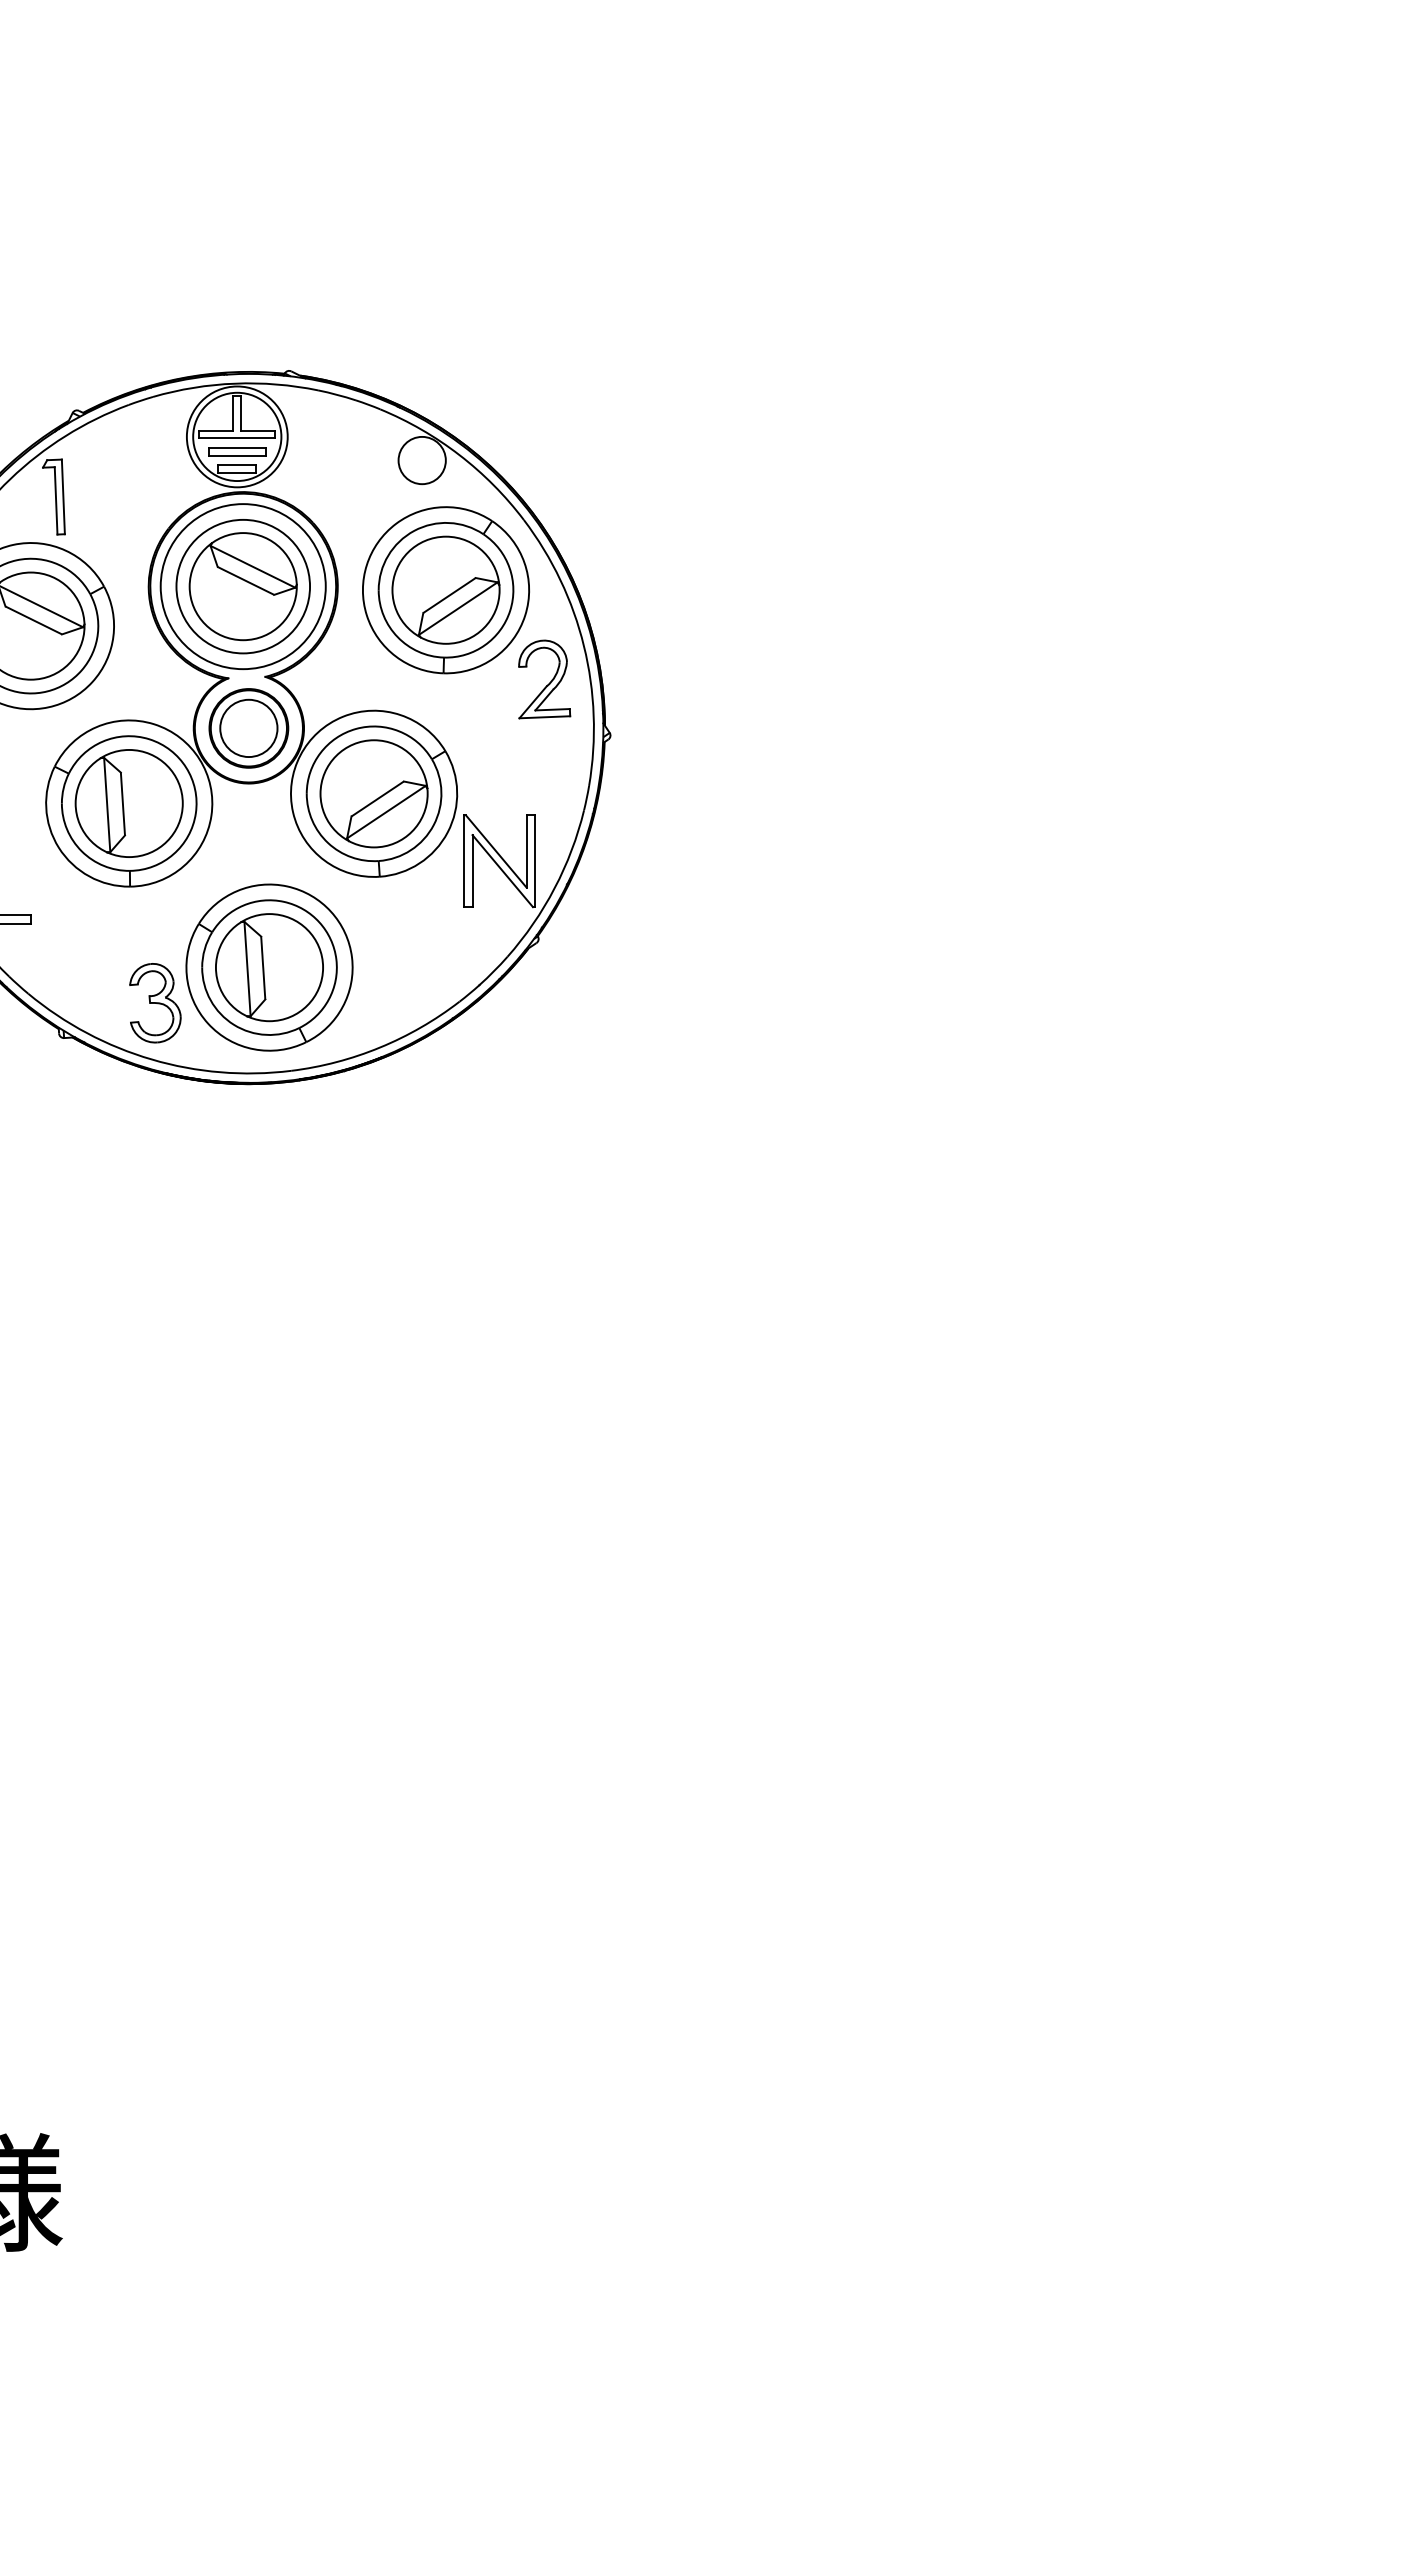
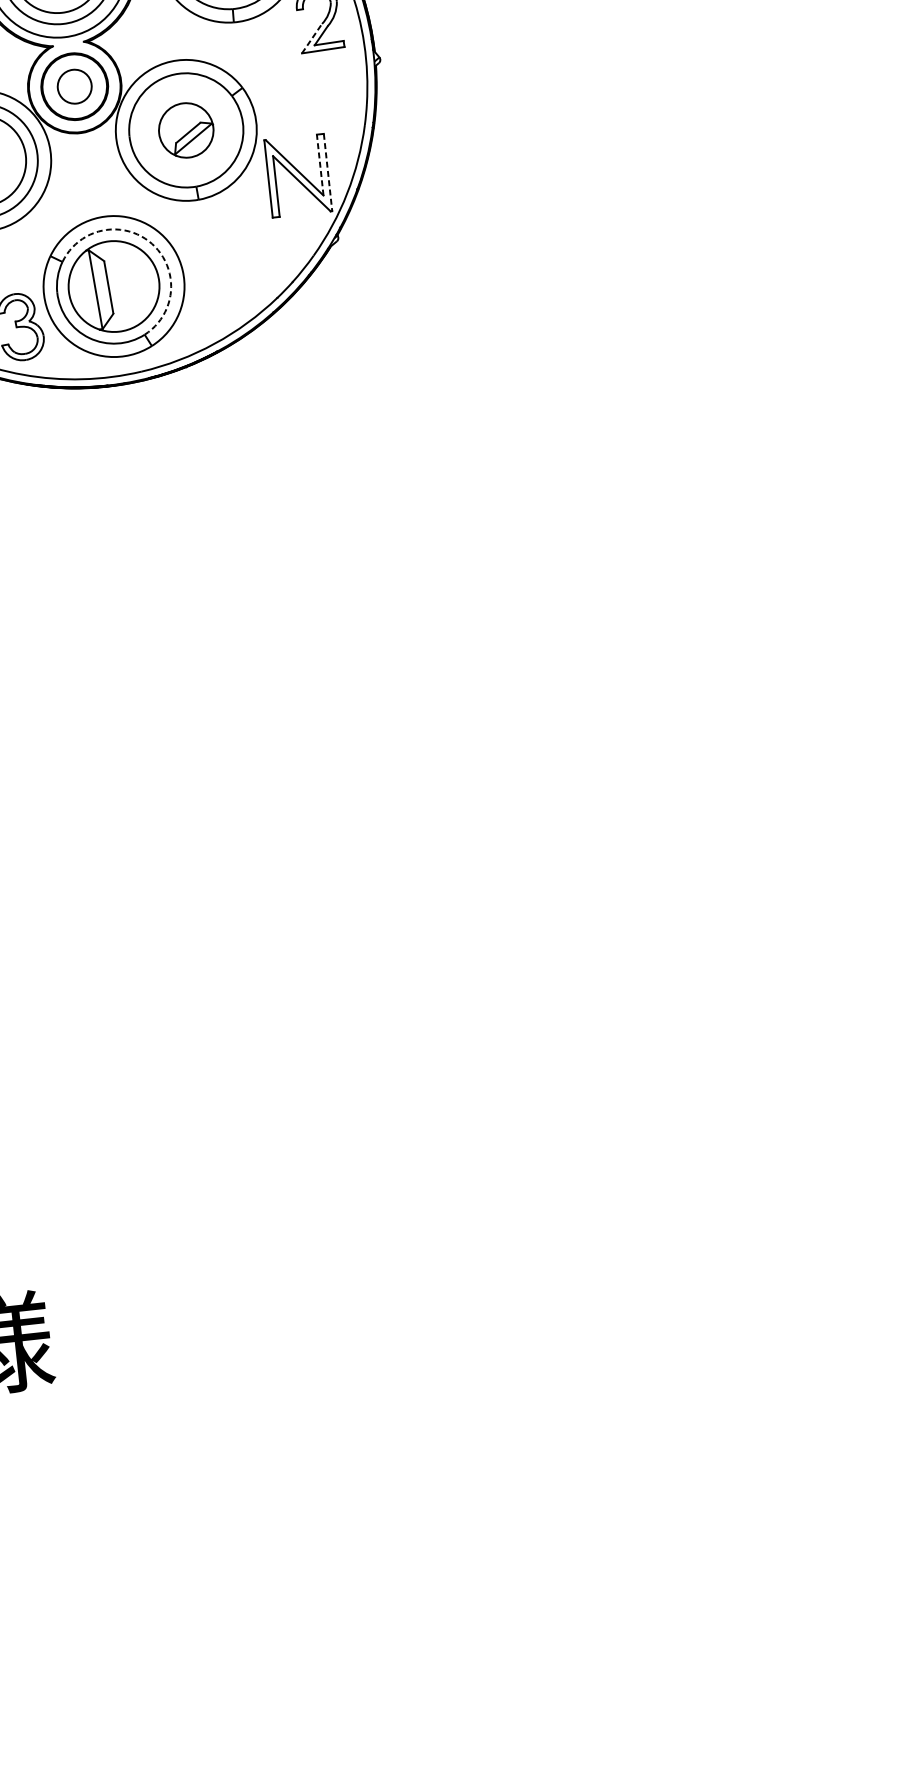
line: (533, 701) -> (312, 37), solid -> dashed
circle: (248, 728) -> (74, 86), size x0.7
part: (373, 793) -> (185, 130), size x0.6
line: (526, 851) -> (320, 165), solid -> dashed
line: (534, 861) -> (327, 172), solid -> dashed
arc: (319, 922) -> (152, 243), solid -> dashed

